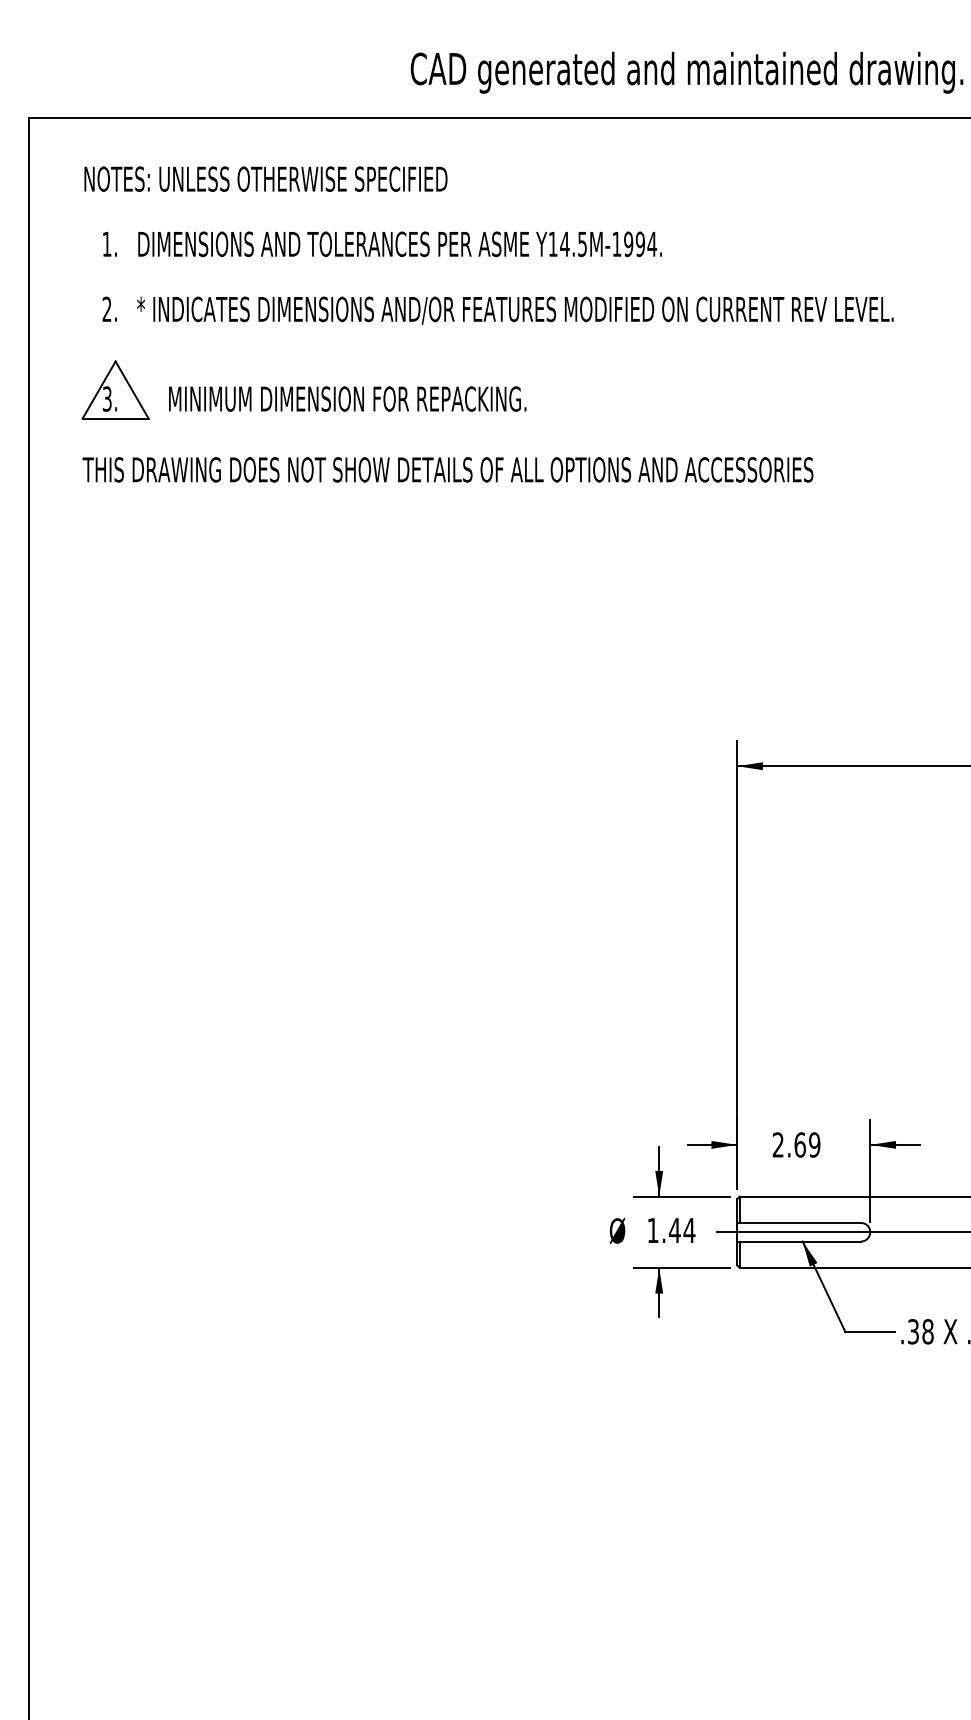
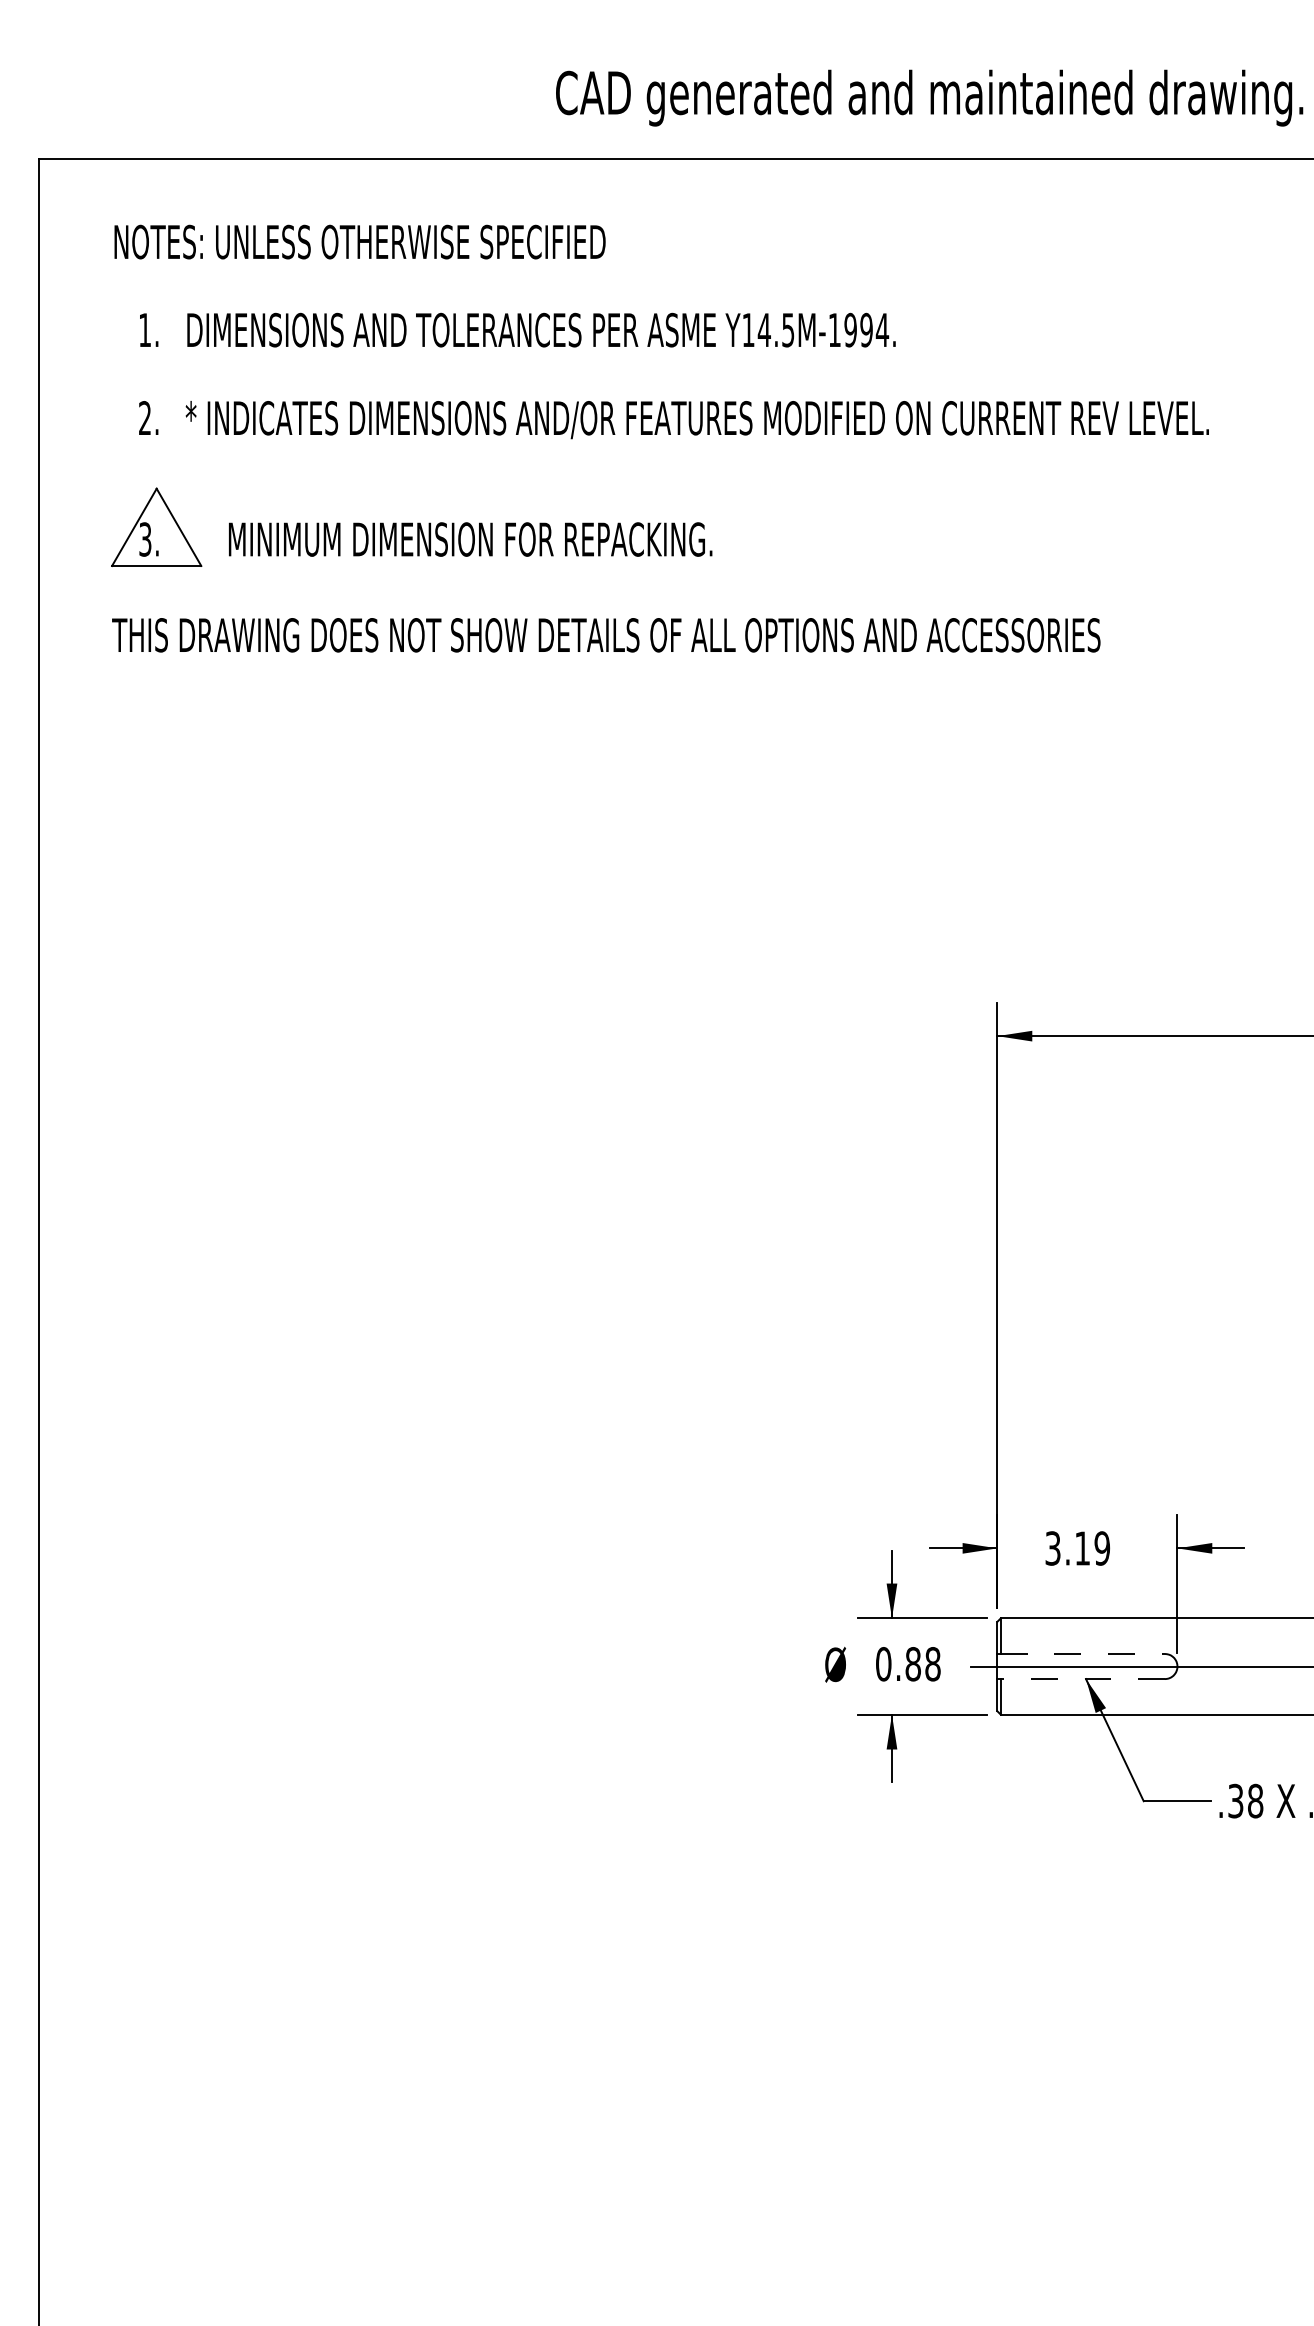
text: (788, 1145) -> (1067, 1548), 2.69 -> 3.19
line: (800, 1222) -> (1083, 1653), solid -> dashed
text: (671, 1230) -> (908, 1664), 1.44 -> 0.88
line: (800, 1241) -> (1082, 1679), solid -> dashed

